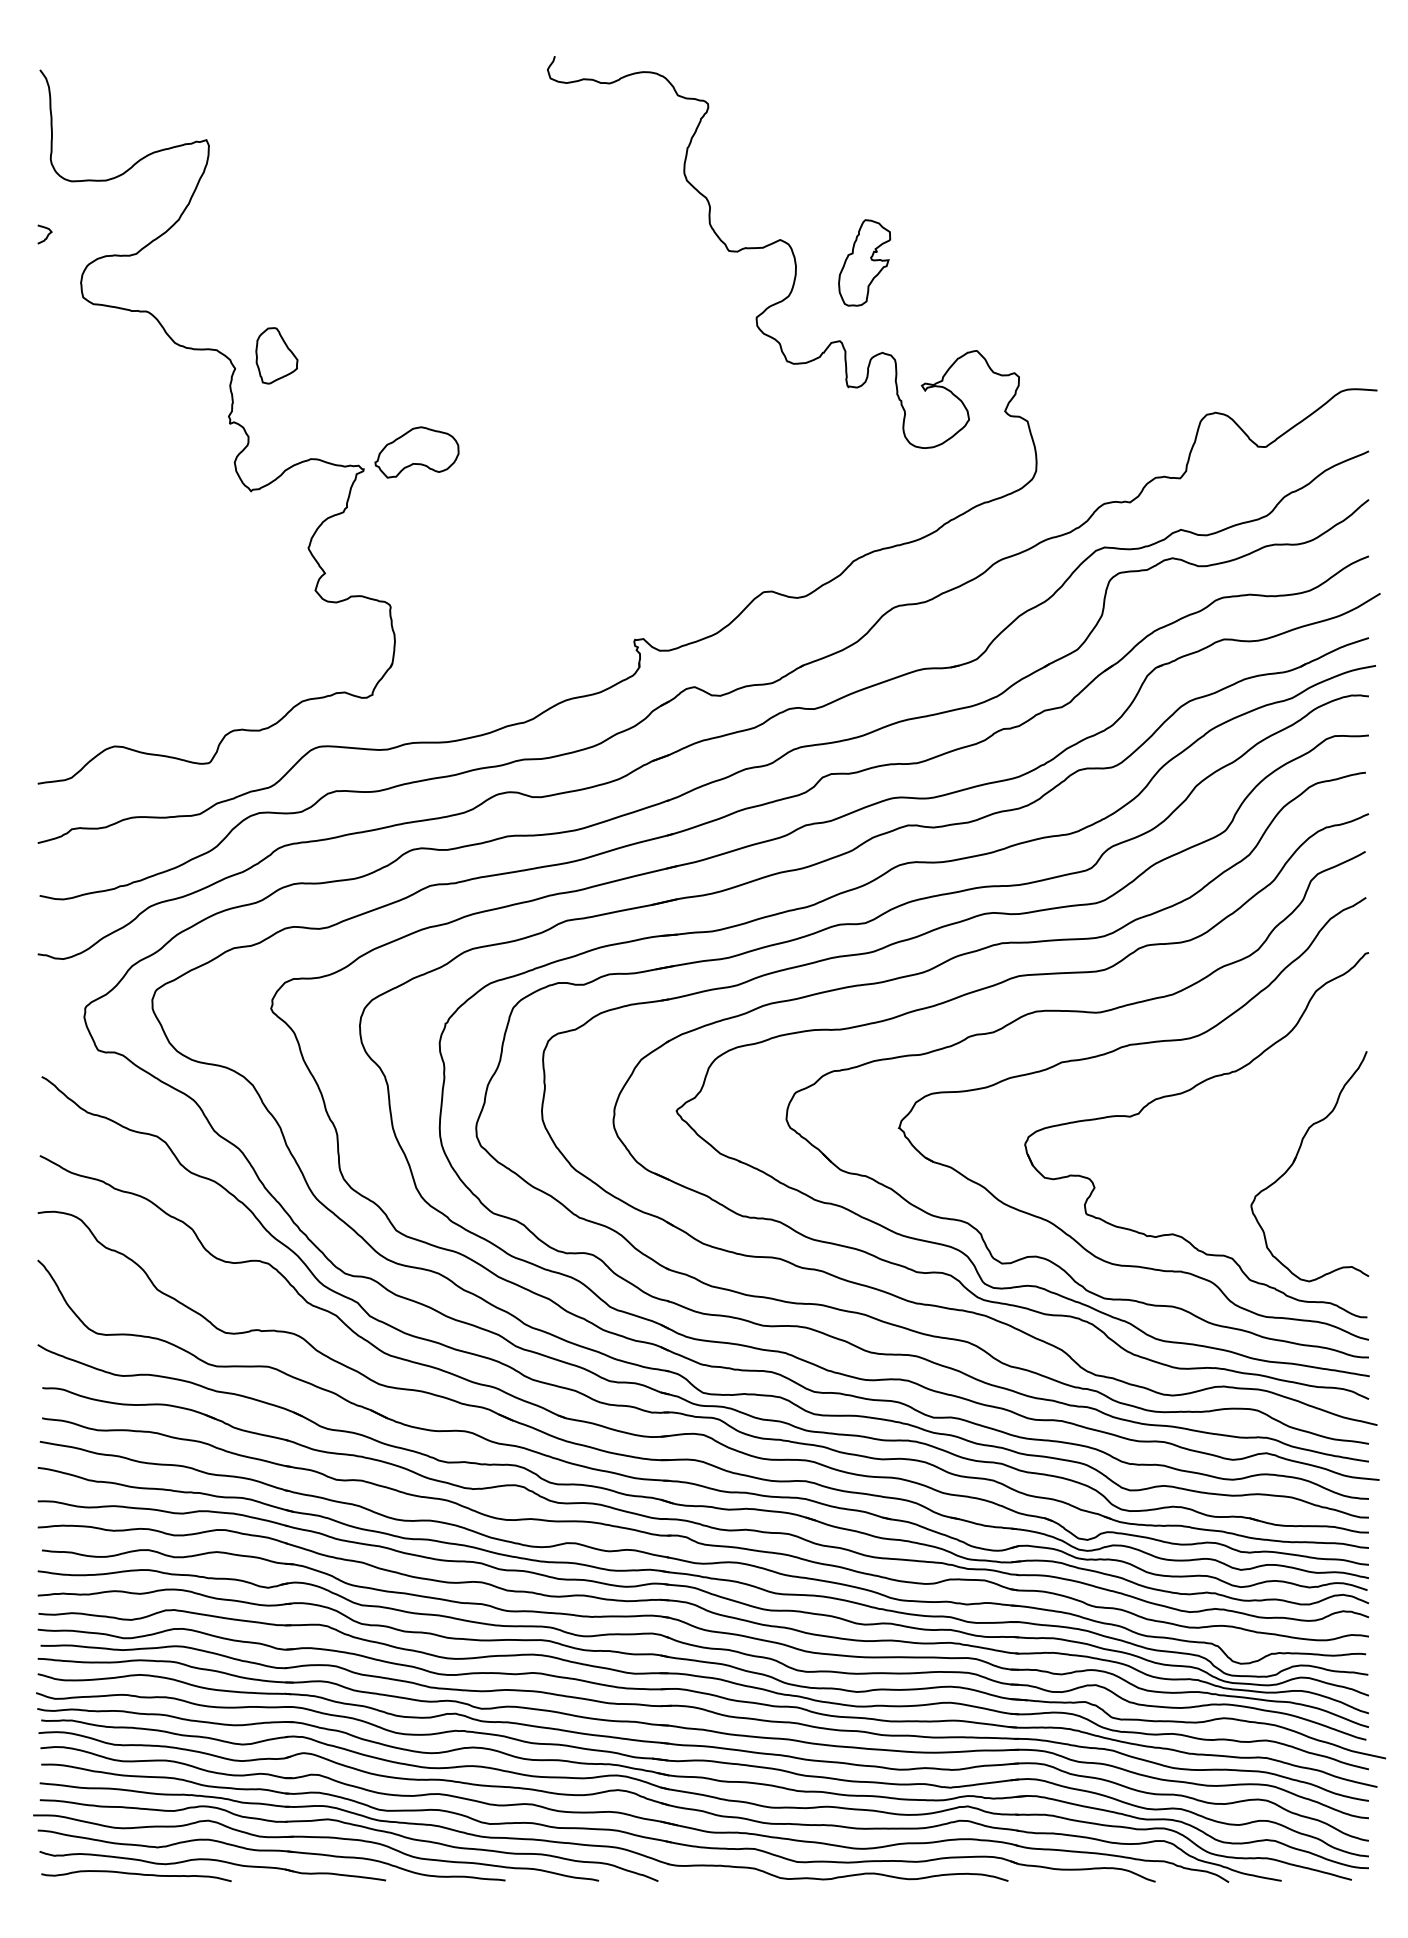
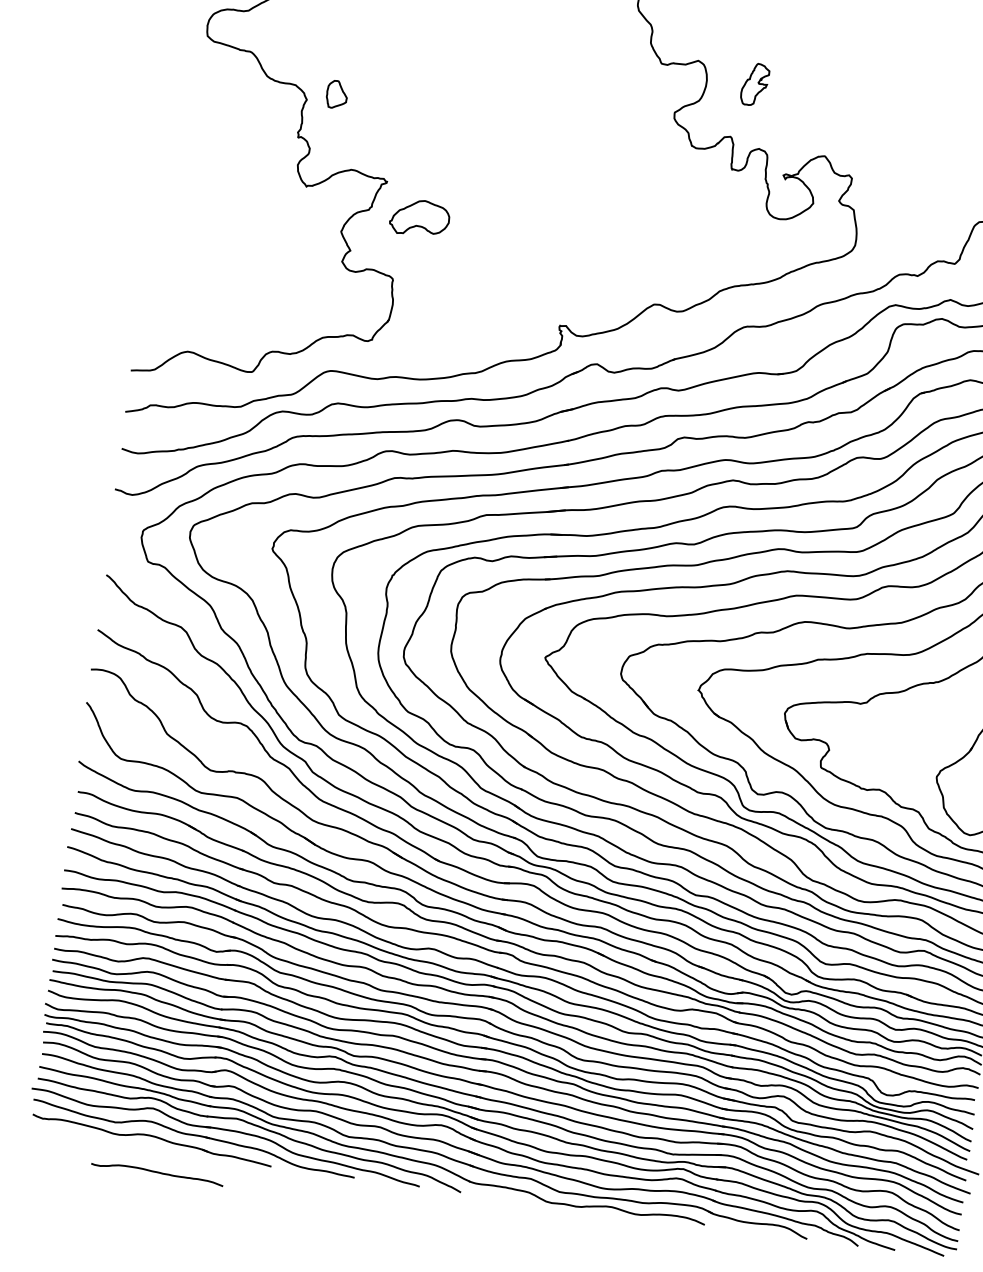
part: (864, 262) -> (754, 84), size x0.7
part: (276, 355) -> (336, 94), size x0.7
part: (416, 452) -> (419, 218), moved
curve: (136, 1874) -> (157, 1172), moved

